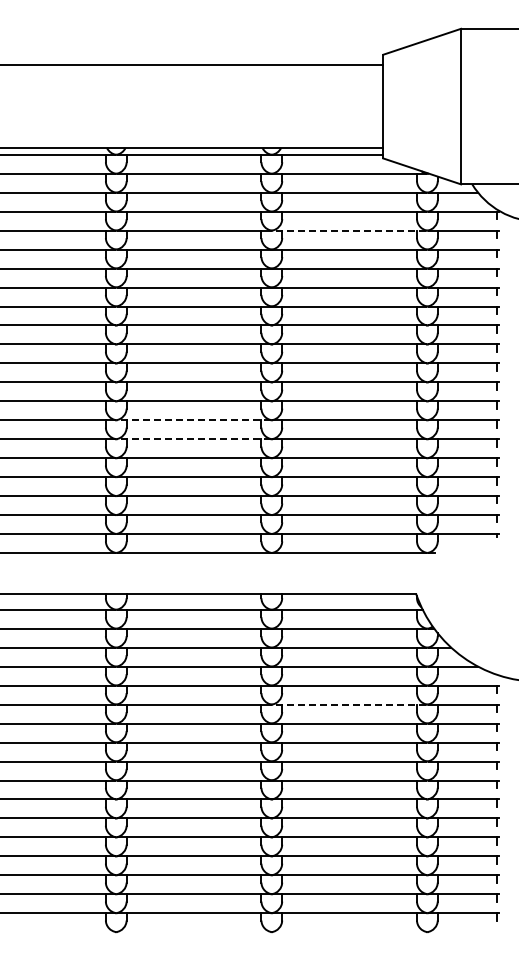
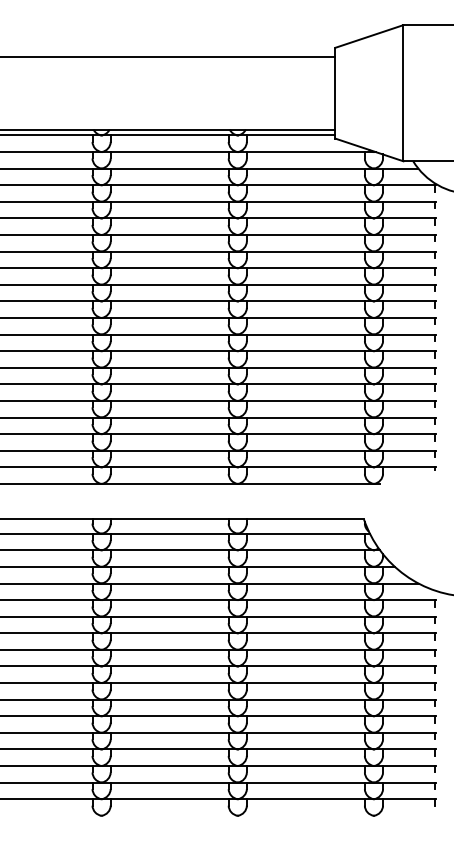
line: (349, 230) -> (305, 201), dashed -> solid
line: (194, 420) -> (170, 367), dashed -> solid
line: (194, 439) -> (170, 384), dashed -> solid
line: (349, 704) -> (305, 616), dashed -> solid

